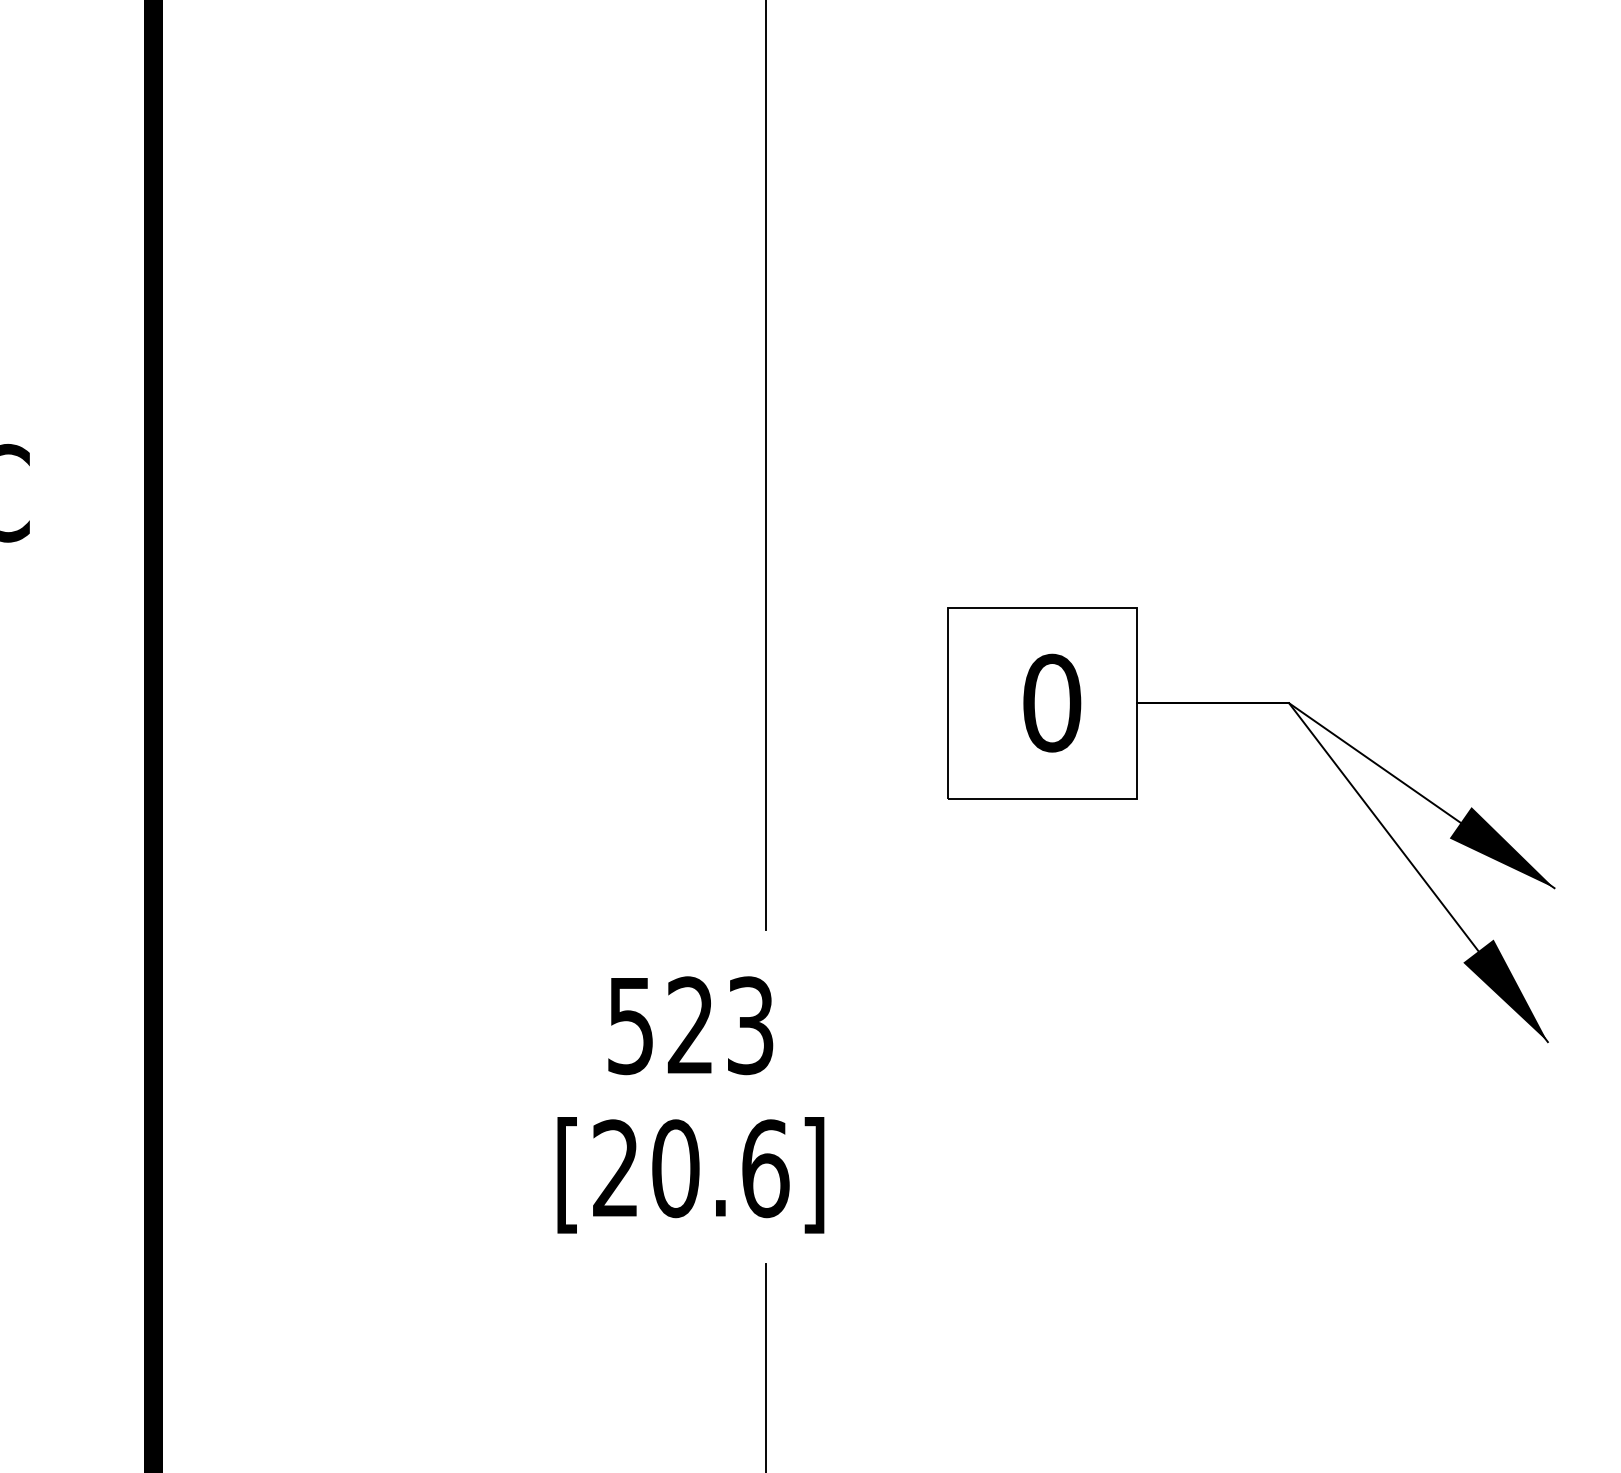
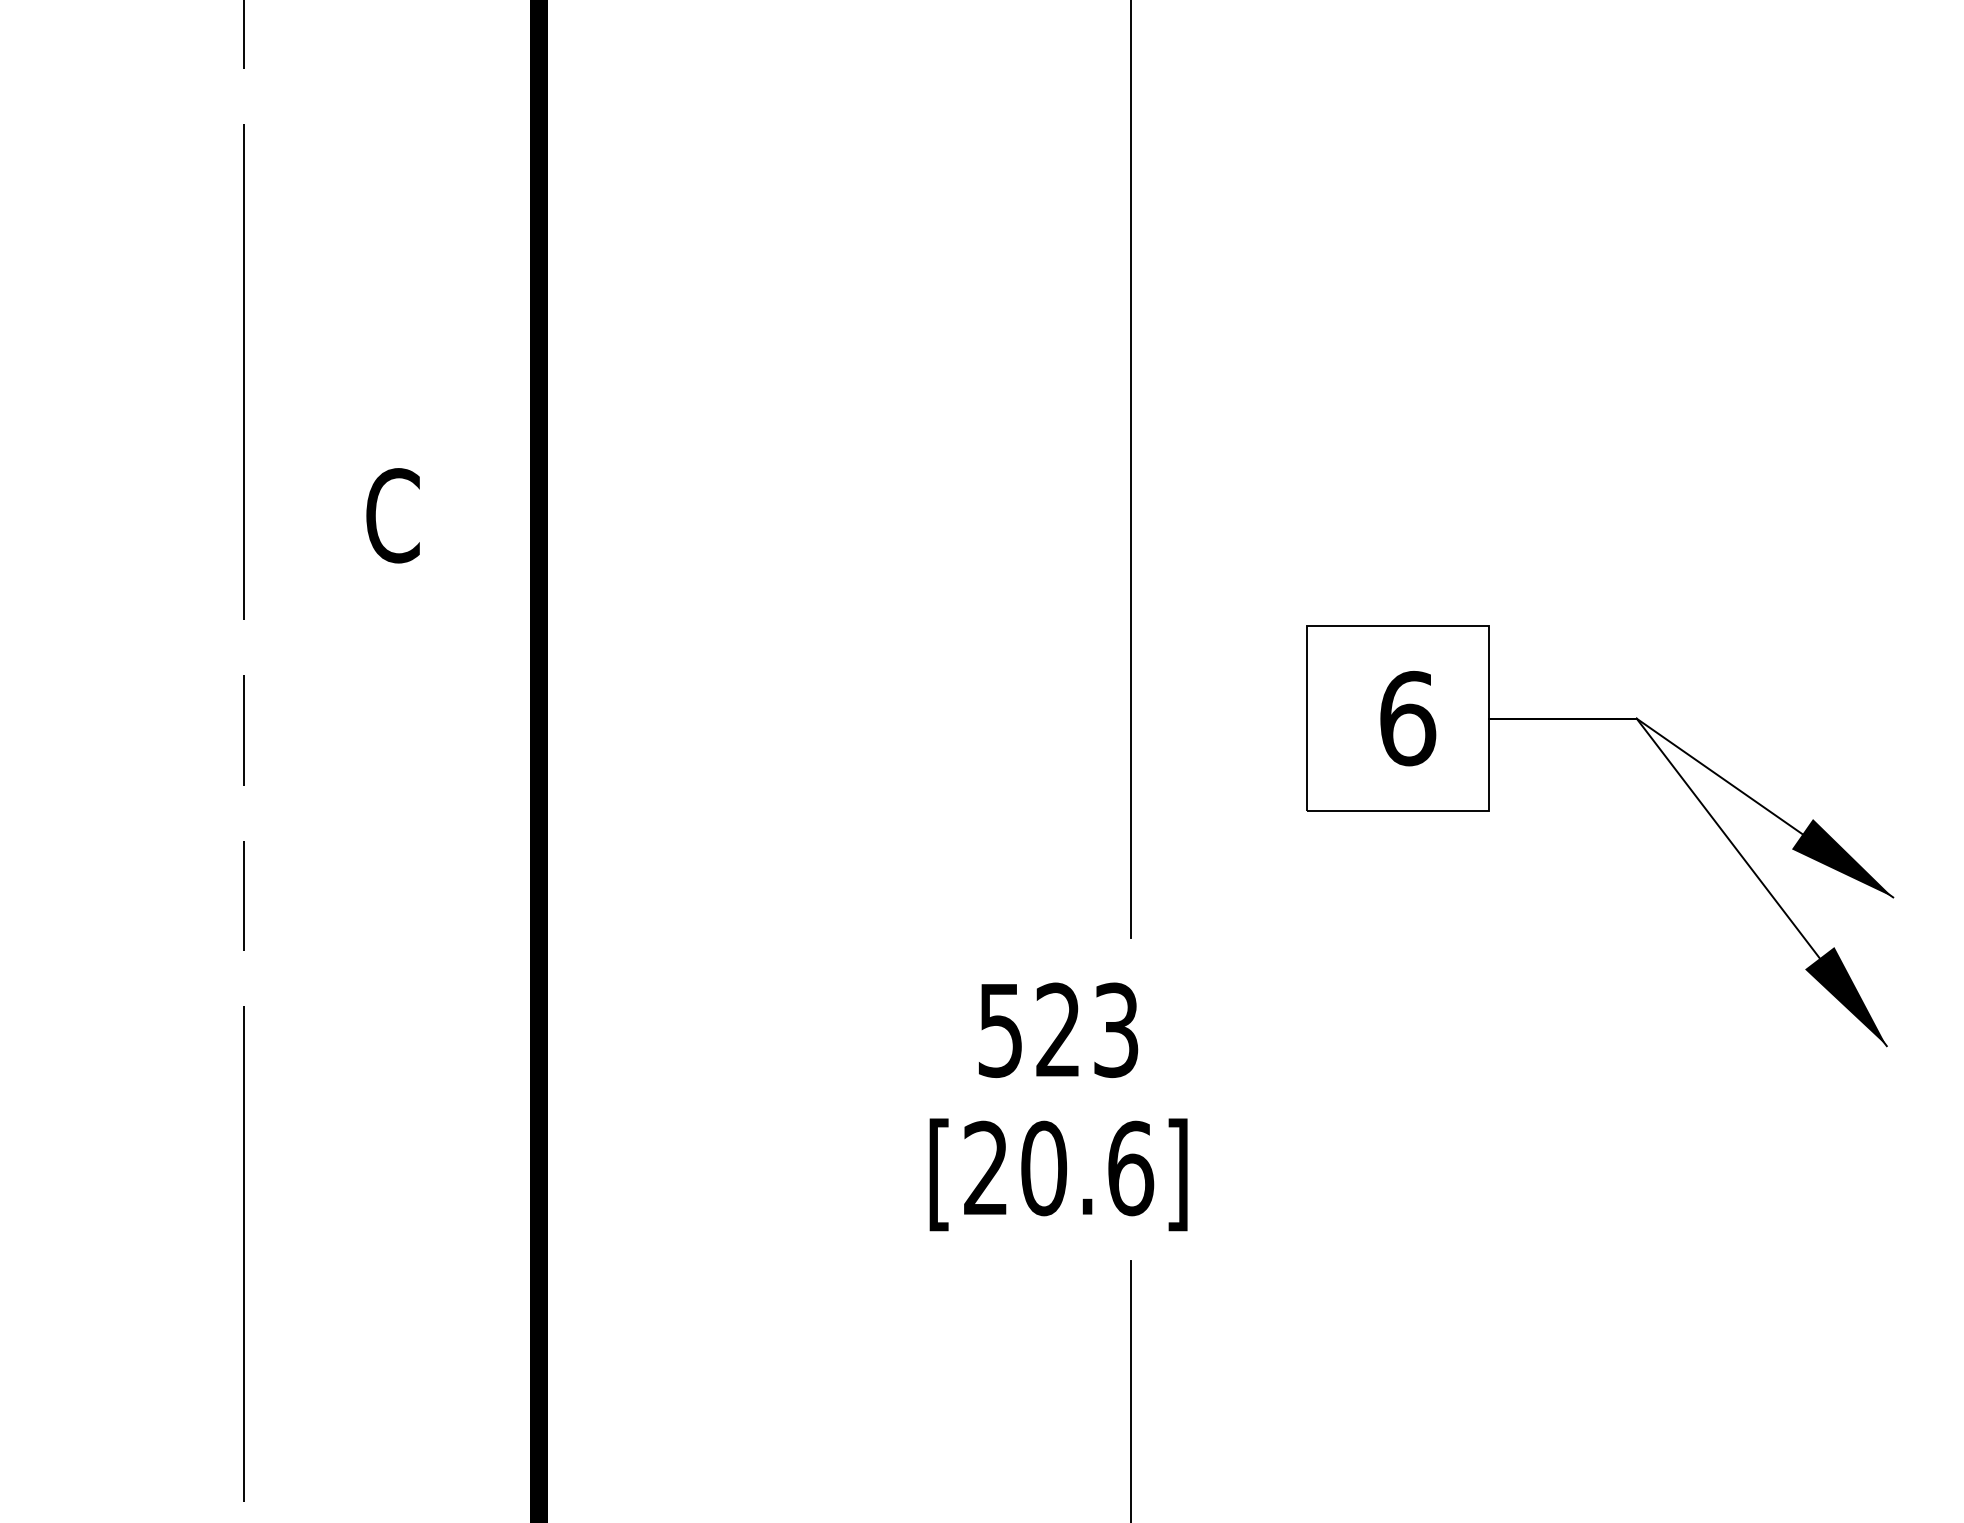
text: (1052, 703) -> (1408, 718), 0 -> 6

